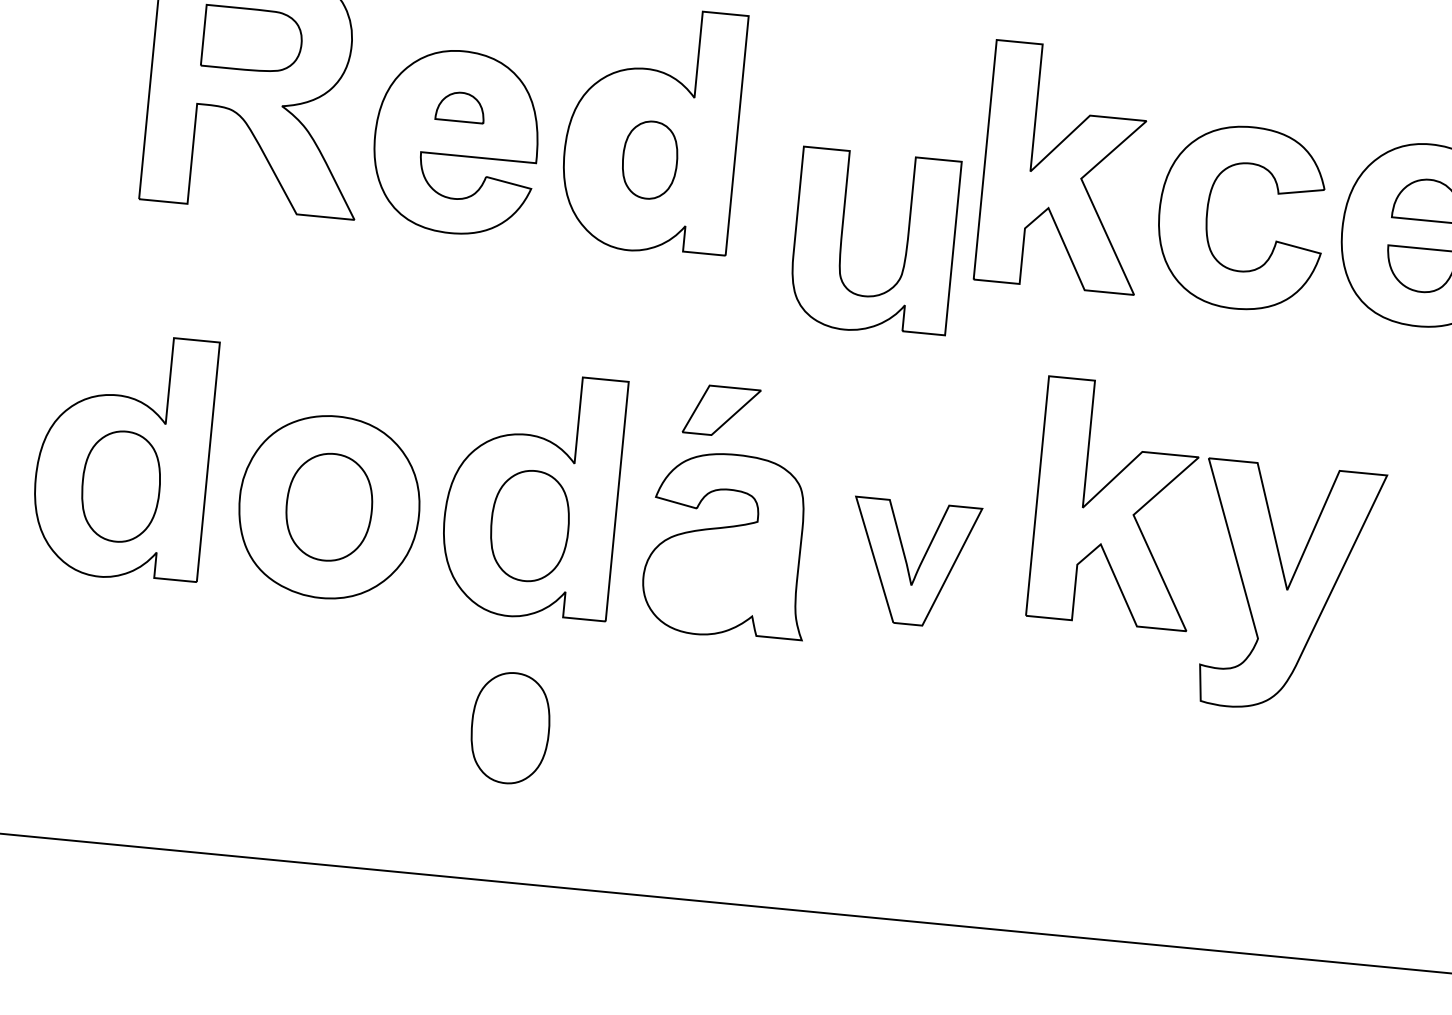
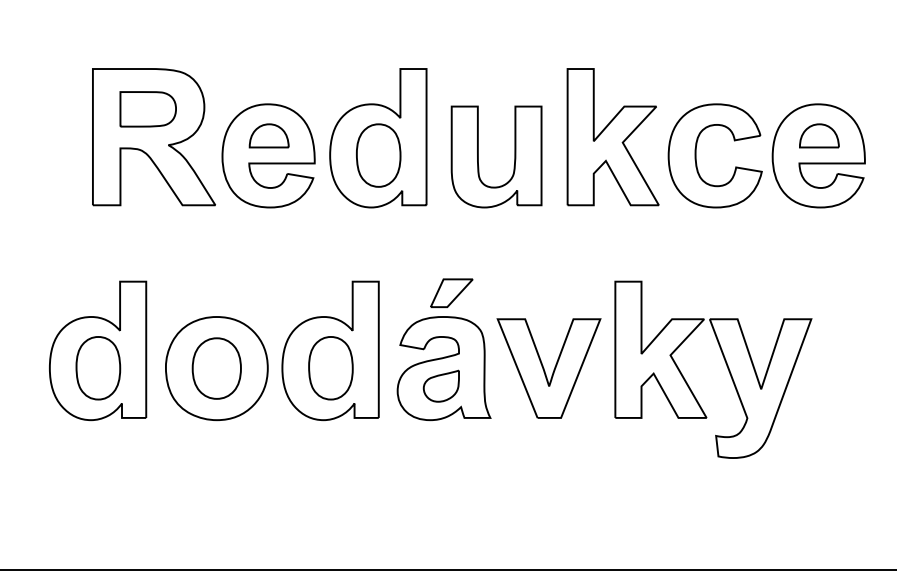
part: (459, 106) -> (268, 135), size x1.43
part: (649, 160) -> (378, 155), size x1.43
part: (842, 238) -> (478, 156), moved
part: (721, 410) -> (451, 292), moved
part: (1230, 544) -> (726, 366), moved
part: (912, 563) -> (548, 368), size x1.43
part: (719, 574) -> (440, 385), added
part: (509, 728) -> (330, 483), removed

